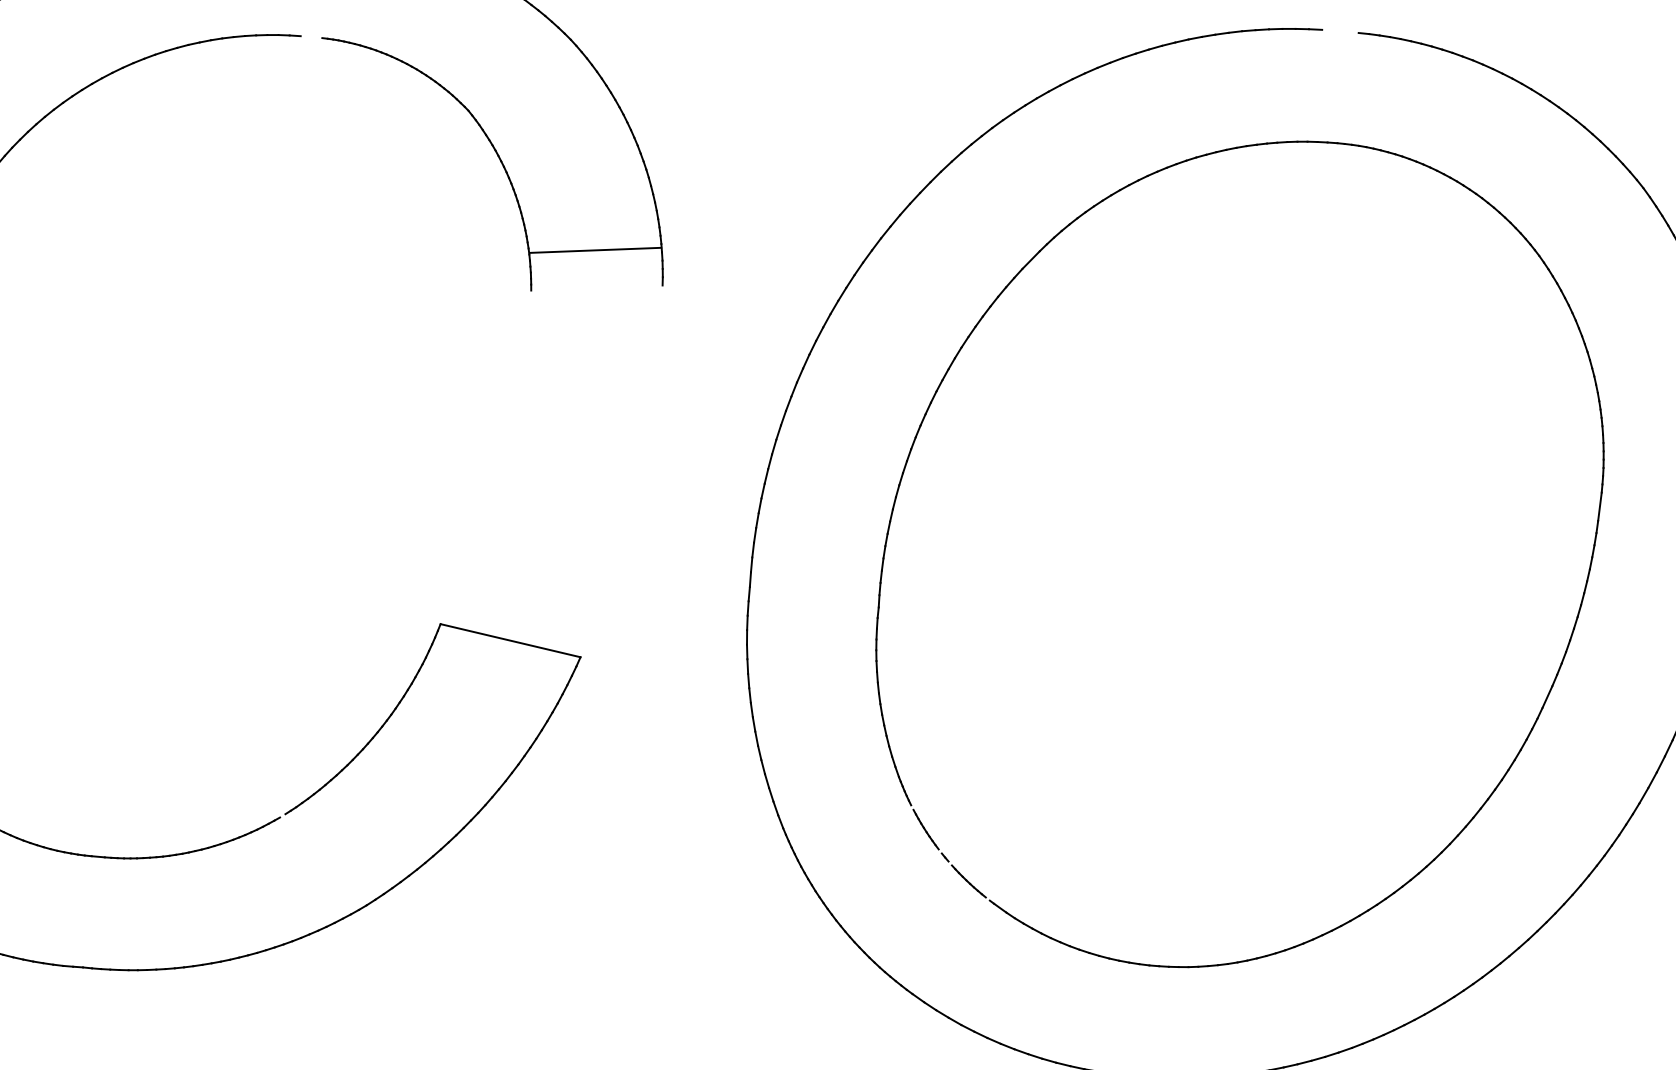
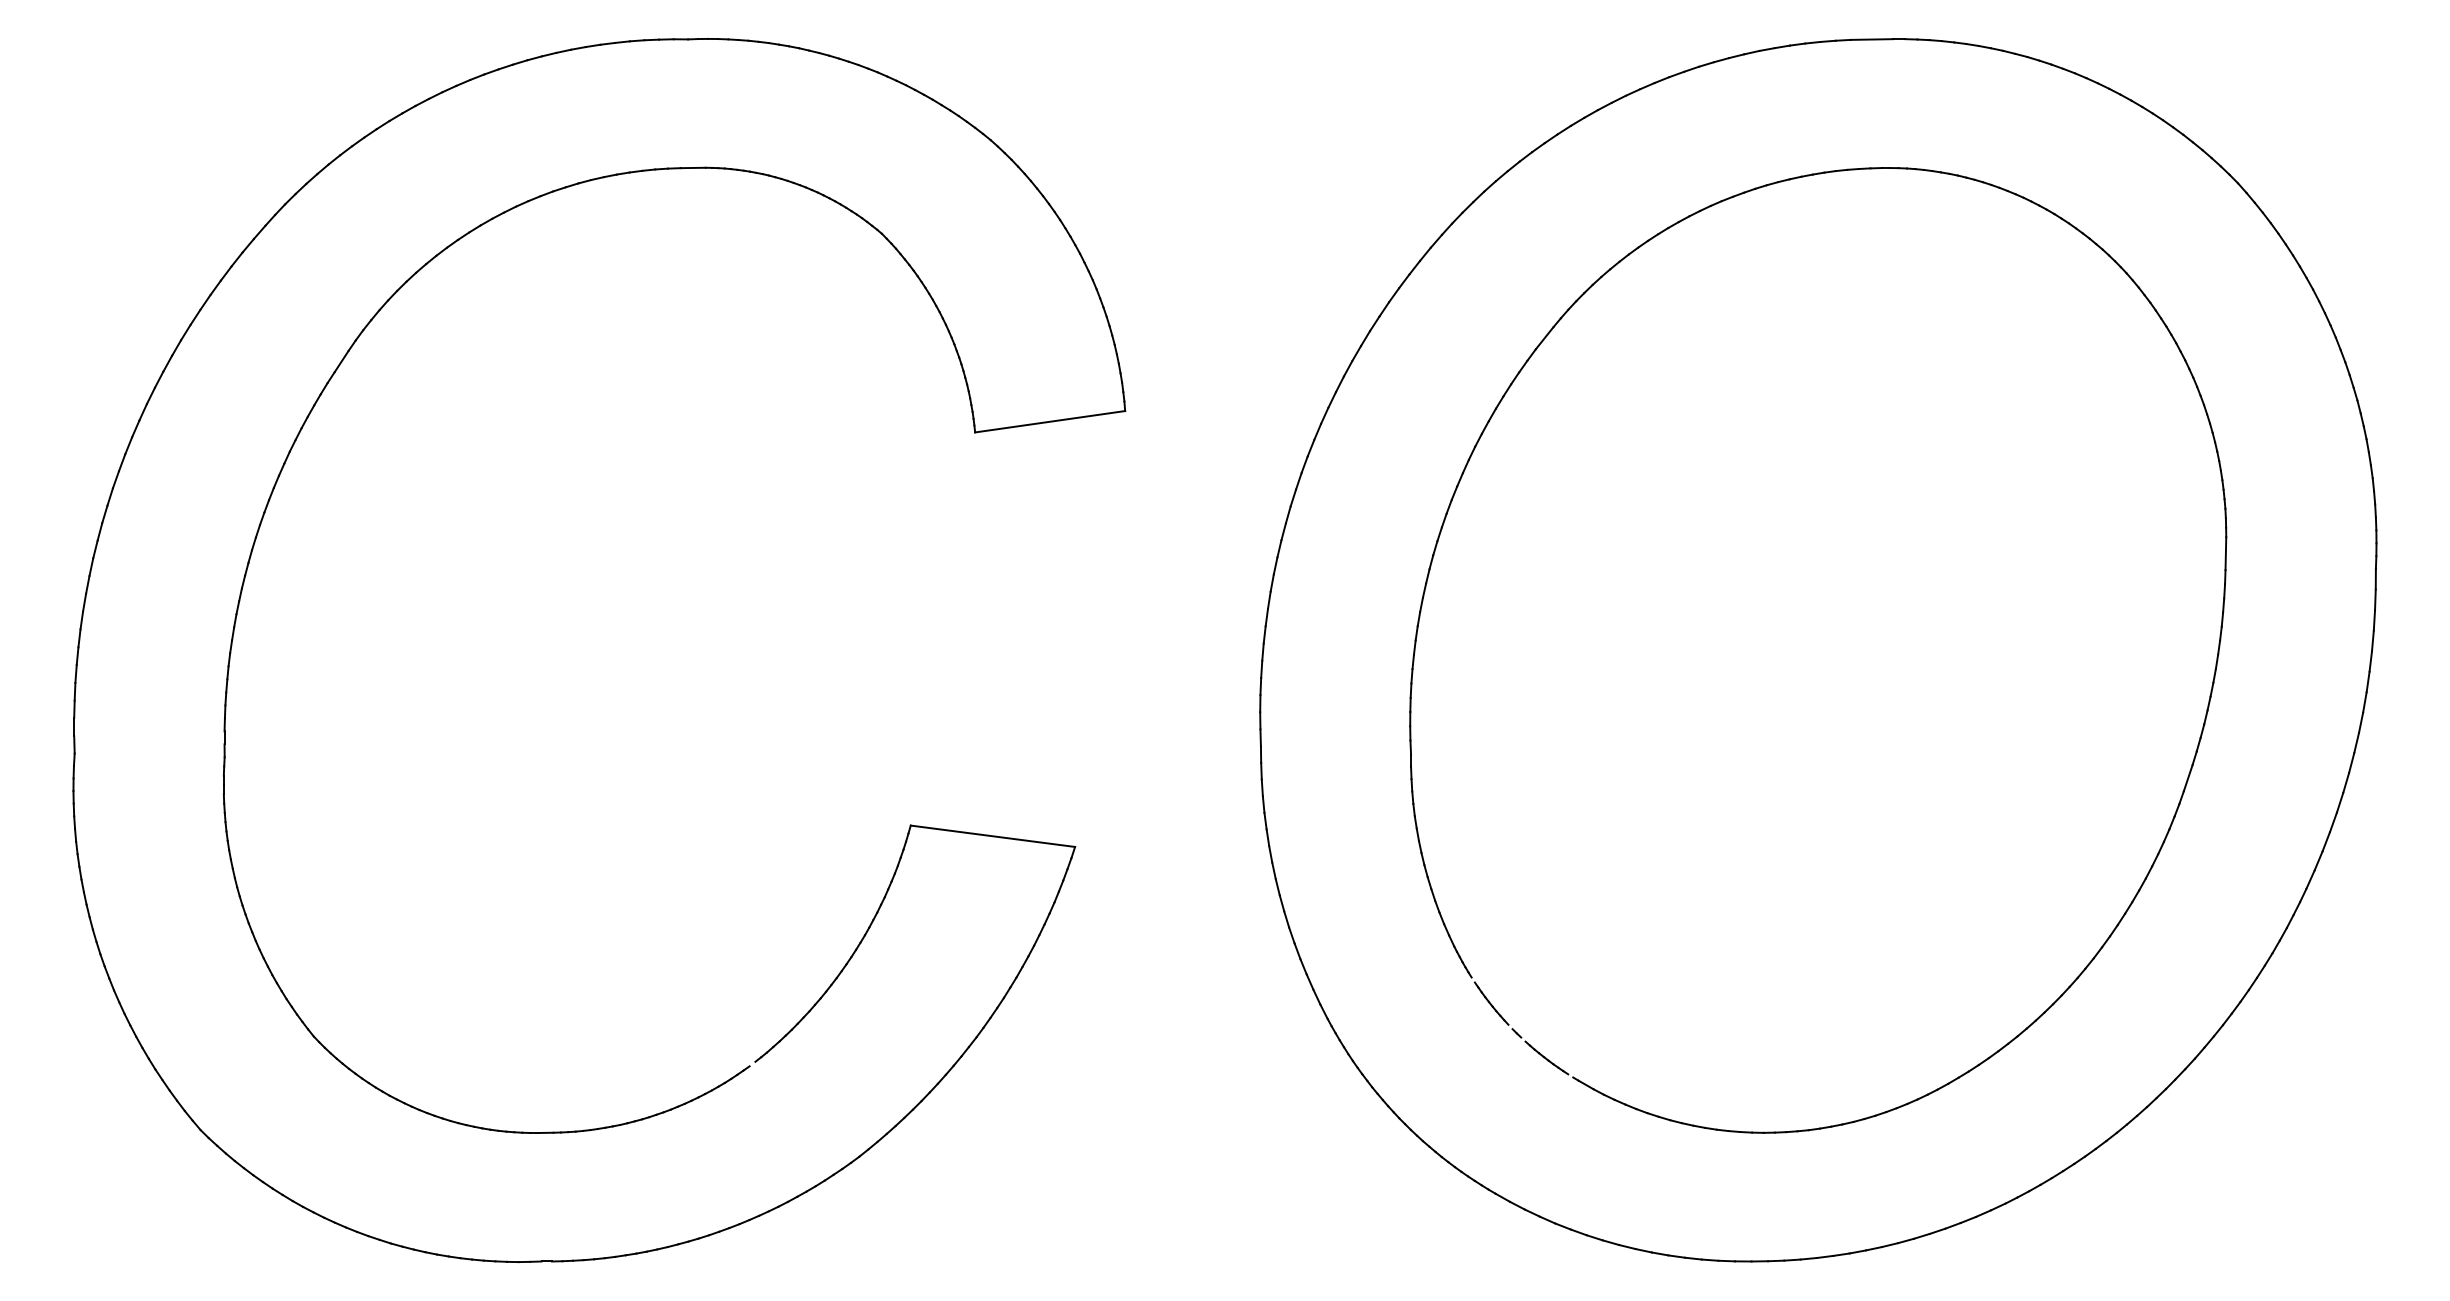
line: (1339, 31) -> (1871, 39), added
line: (310, 36) -> (692, 167), added
line: (595, 250) -> (1050, 421), moved

